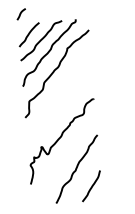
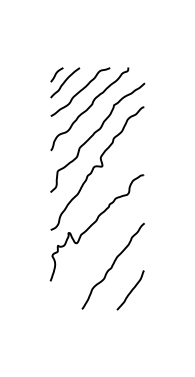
curve: (21, 14) -> (56, 74), moved
curve: (58, 96) -> (97, 167), added

